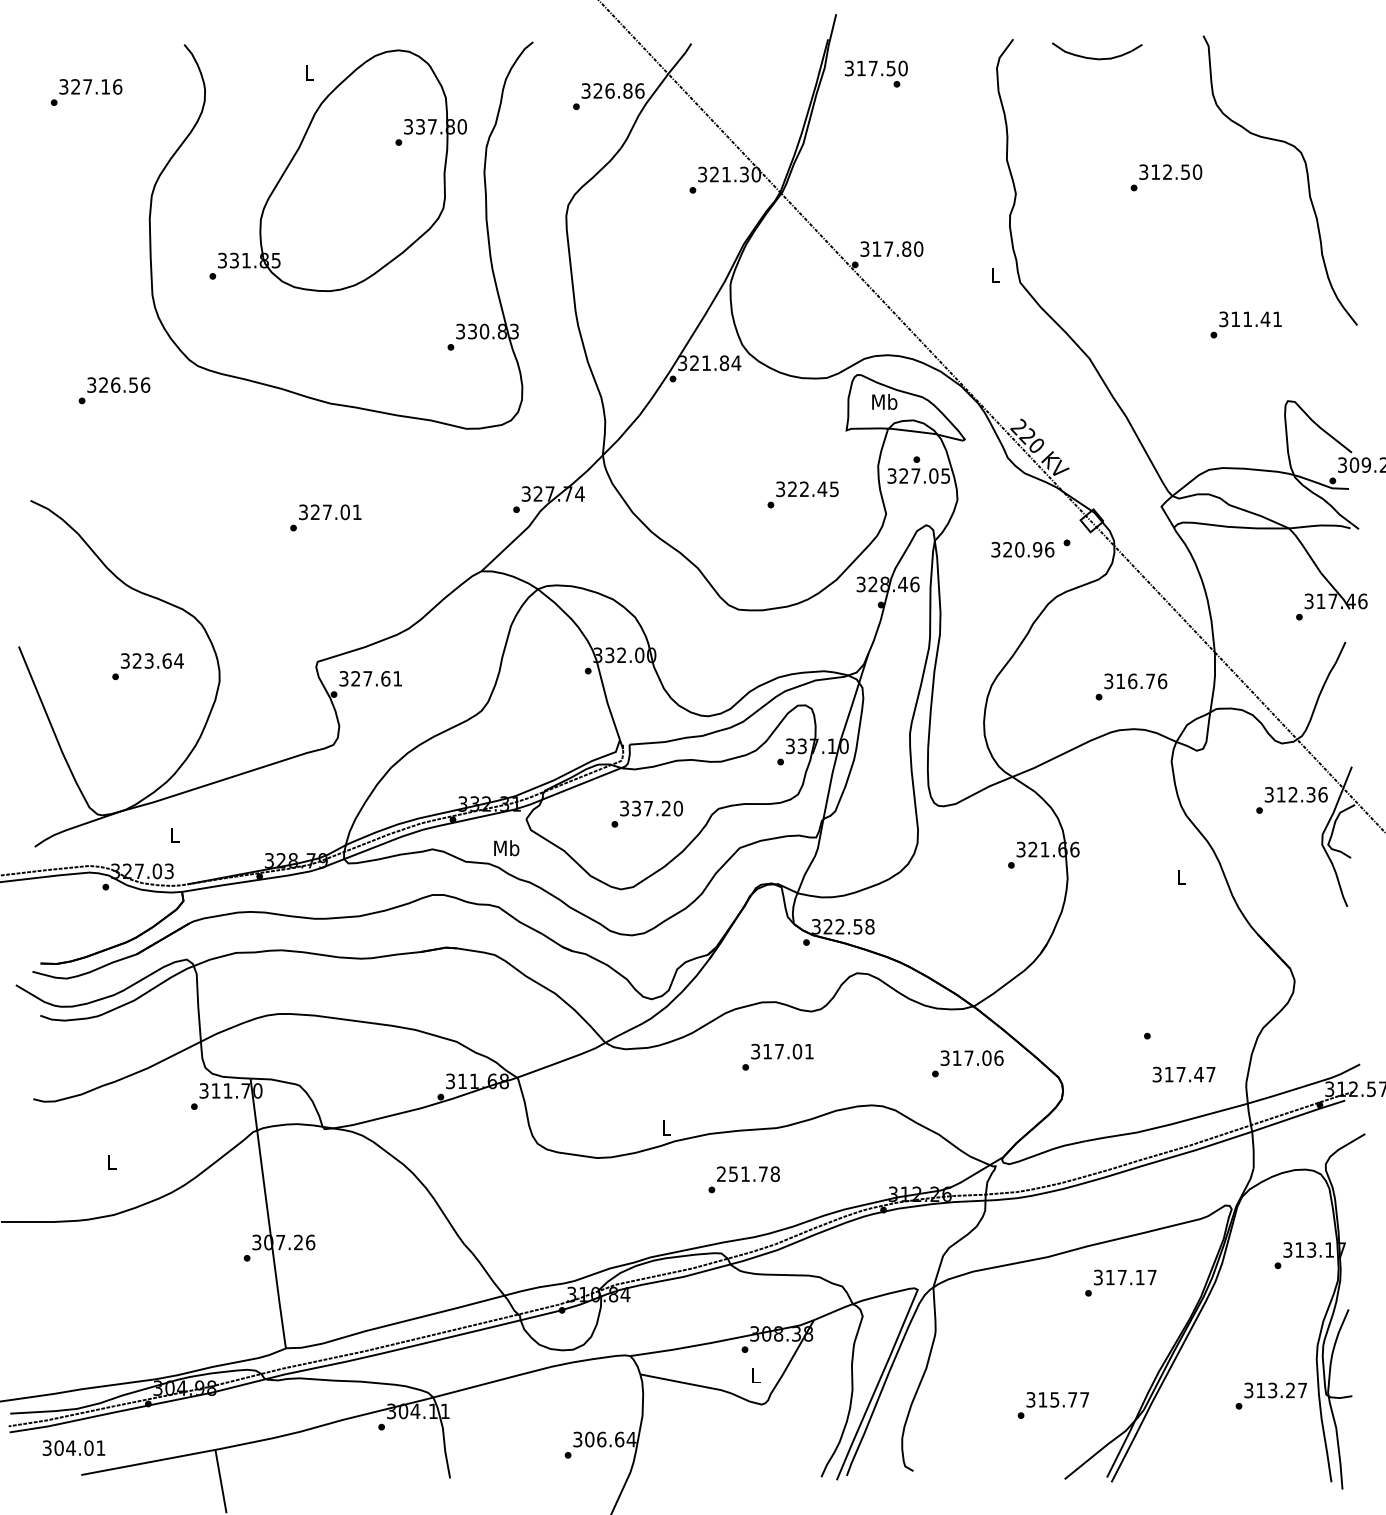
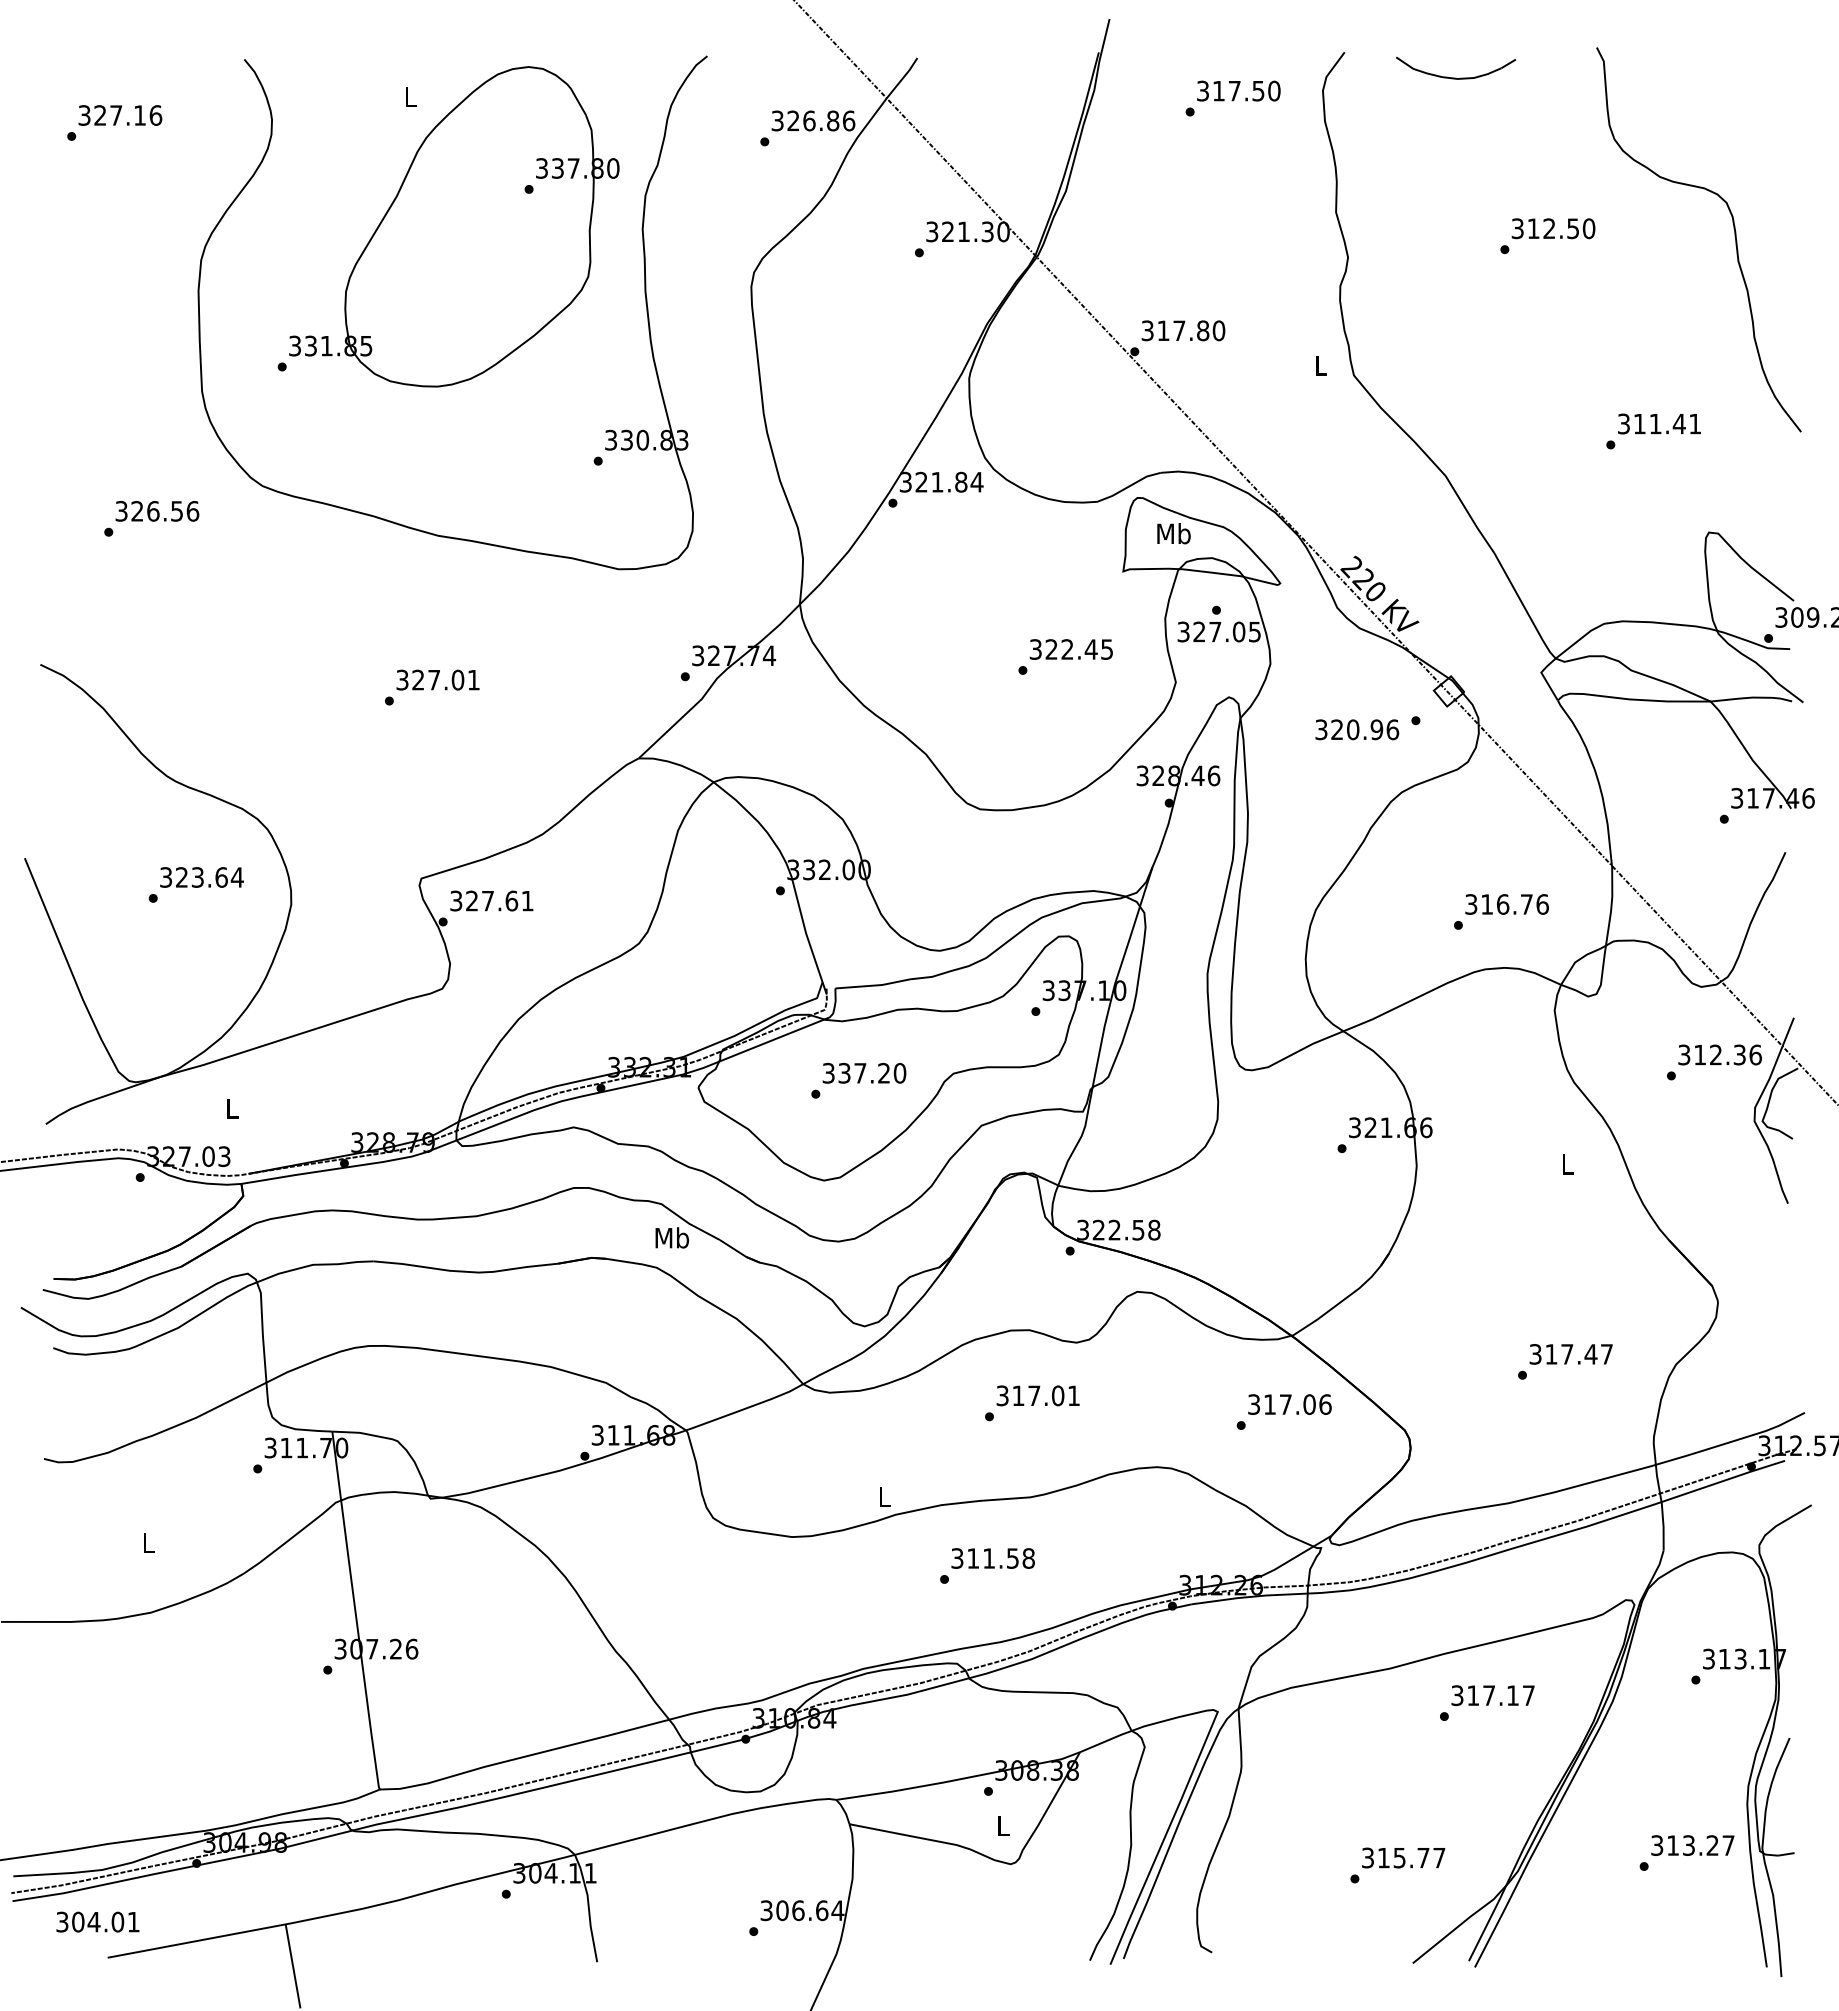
text: (876, 68) -> (1238, 90), moved
text: (506, 847) -> (671, 1237), moved
text: (1183, 1074) -> (1570, 1354), moved
text: (741, 1174) -> (984, 1558), 251.78 -> 311.58

